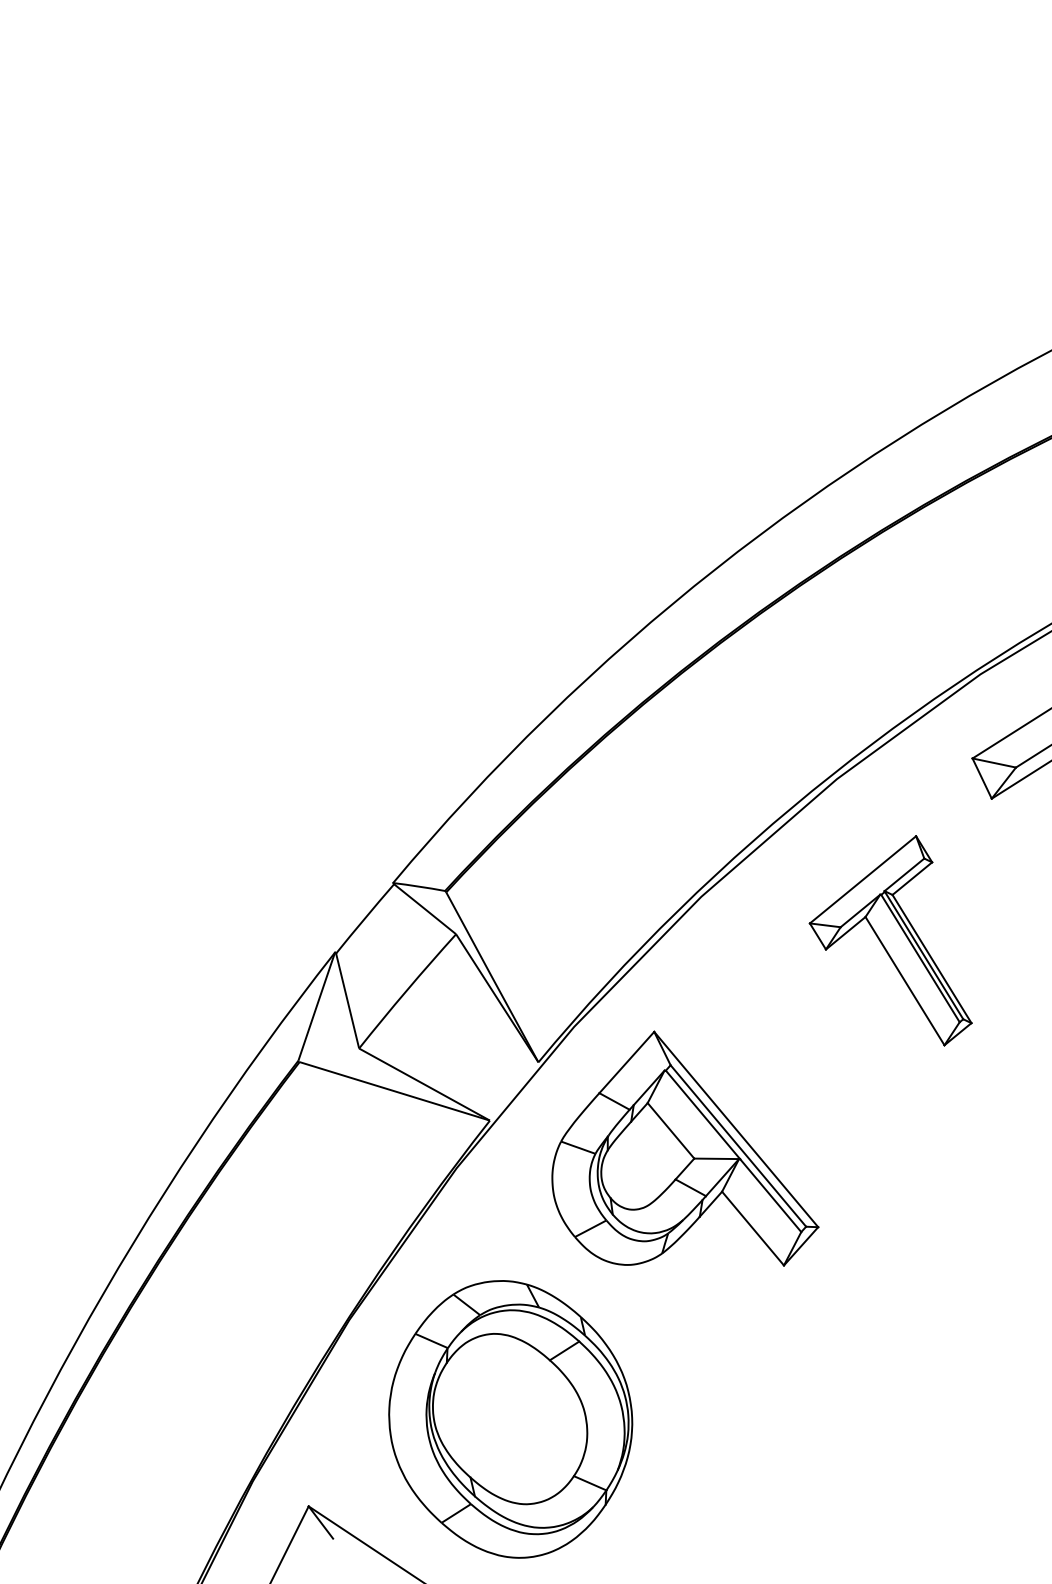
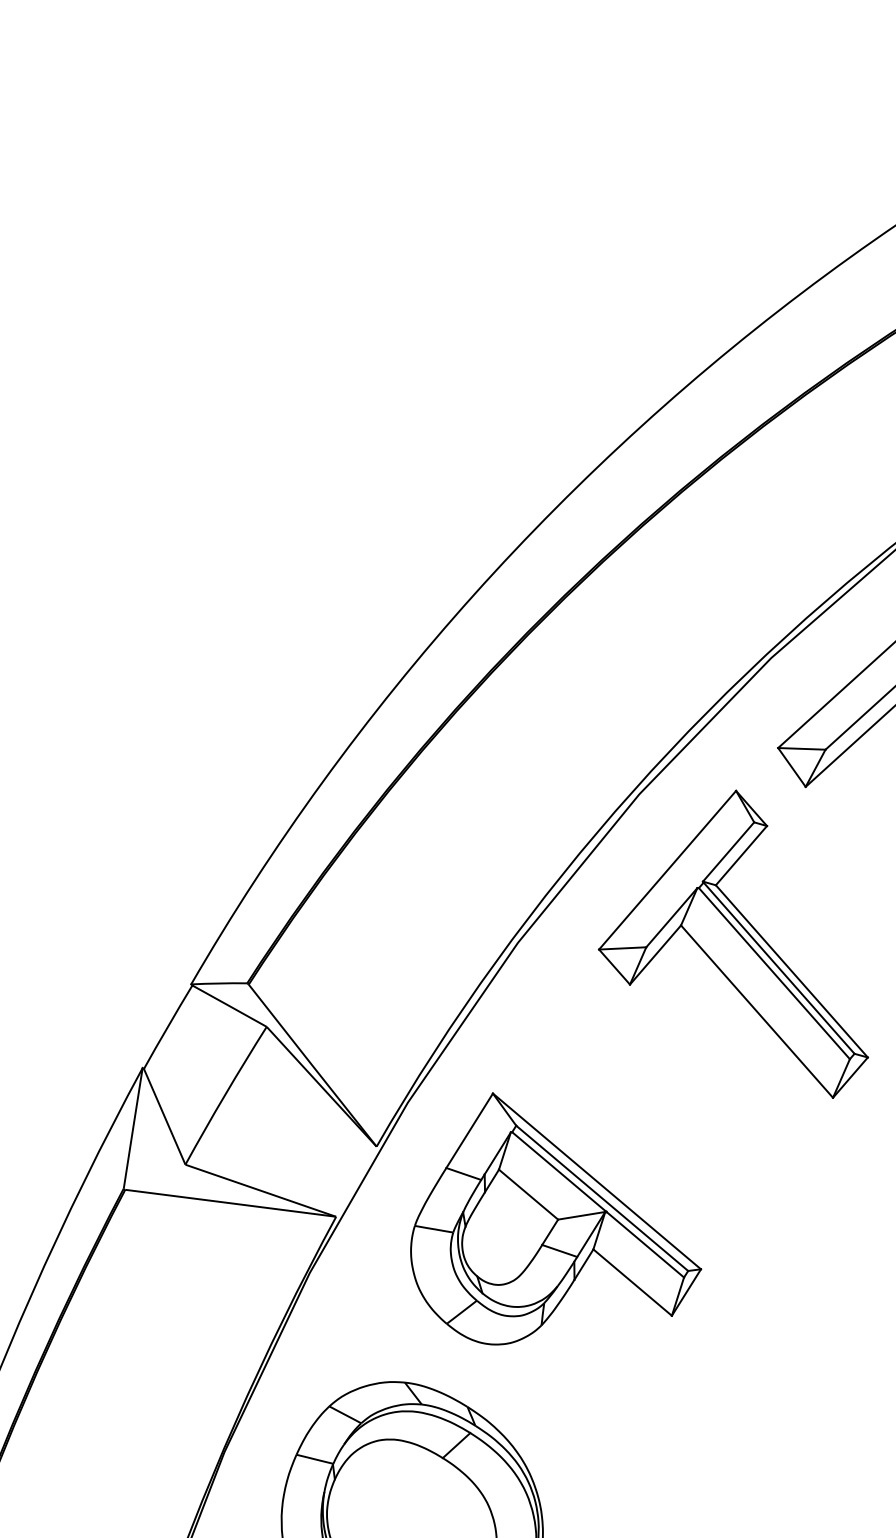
part: (890, 940) -> (724, 954), size x1.43

